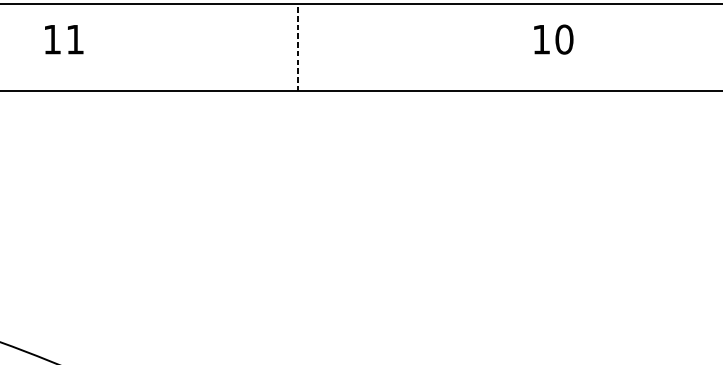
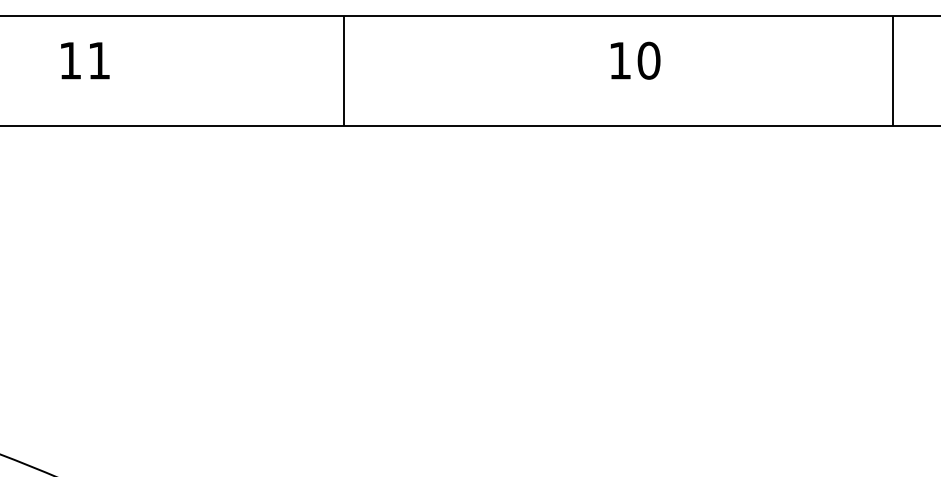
text: (64, 39) -> (85, 60), moved
text: (553, 39) -> (635, 60), moved
line: (298, 48) -> (343, 71), dashed -> solid

